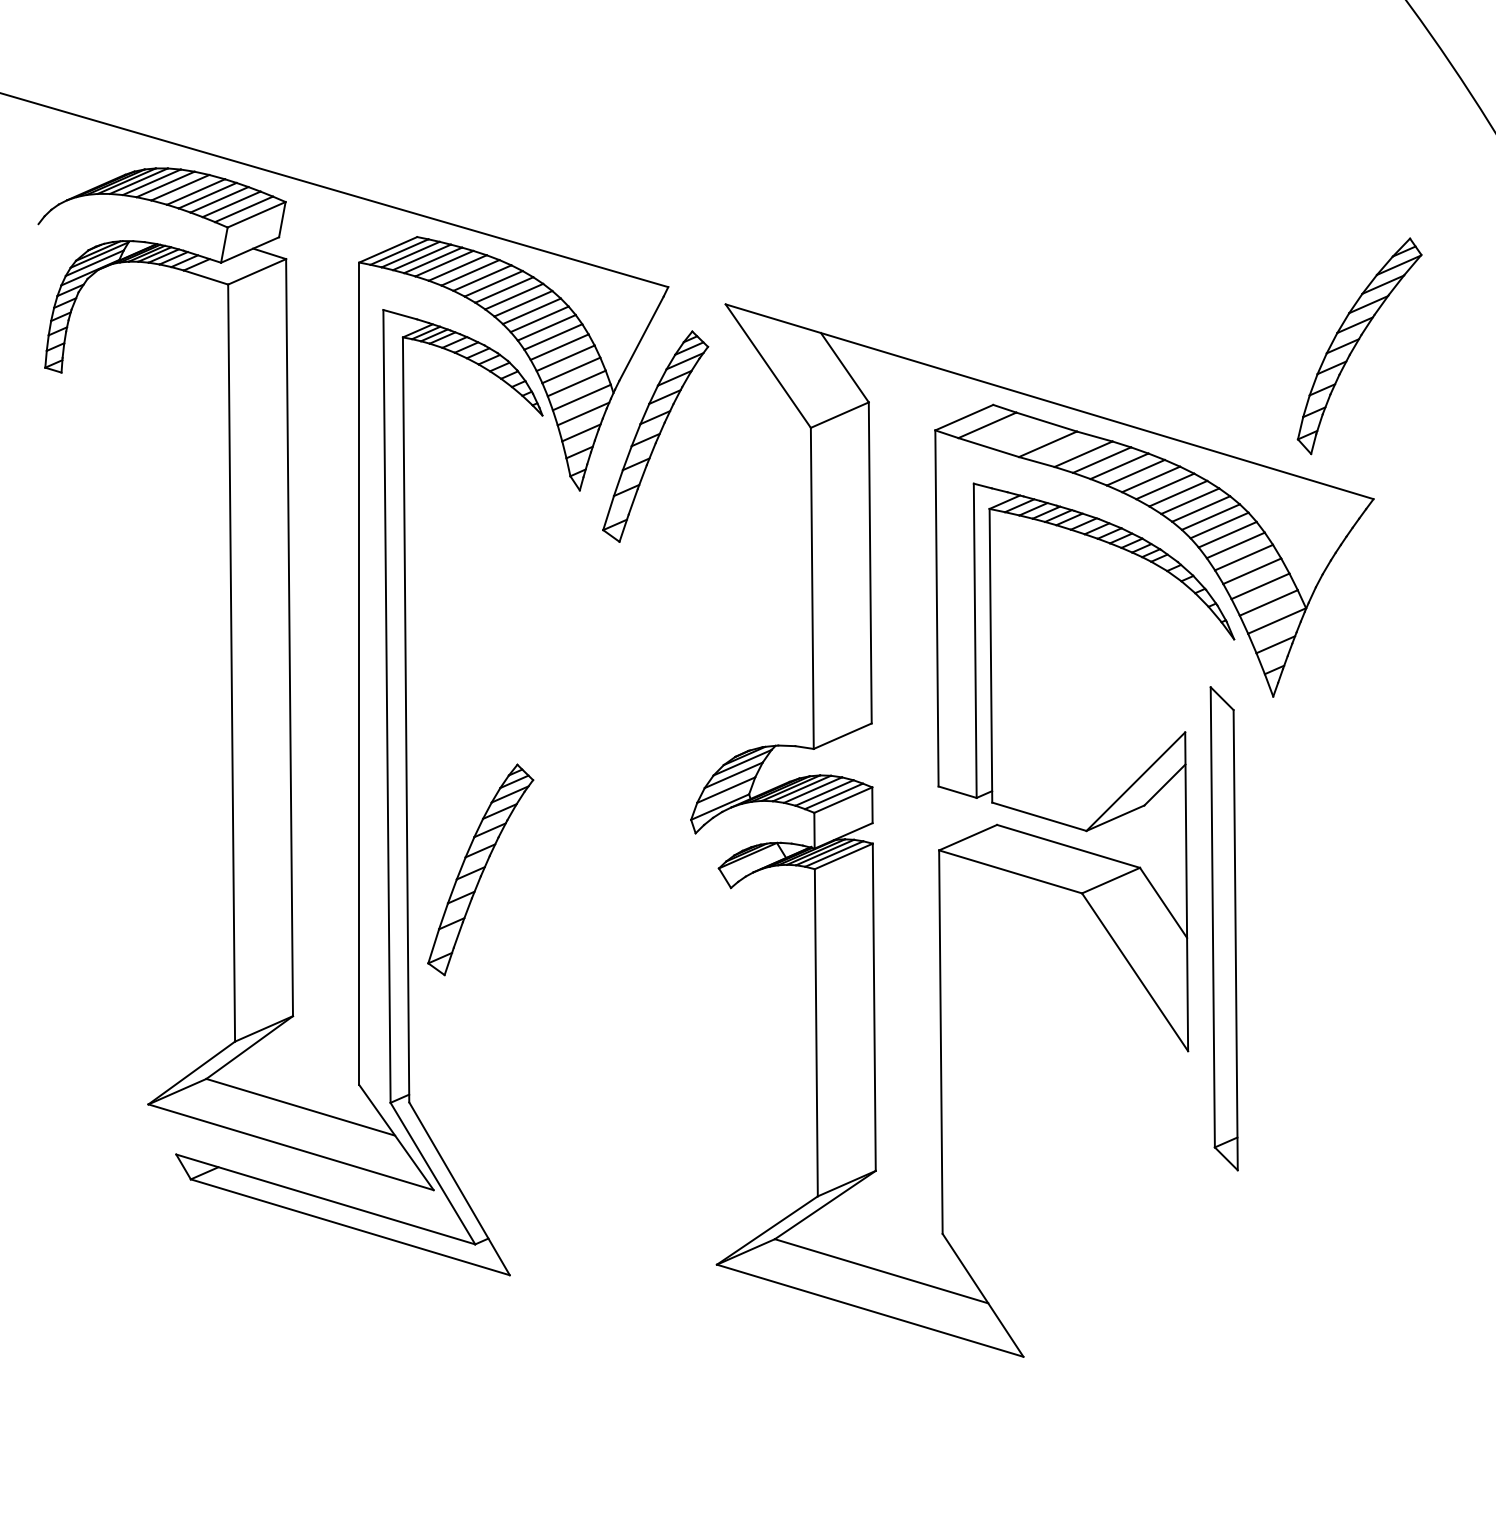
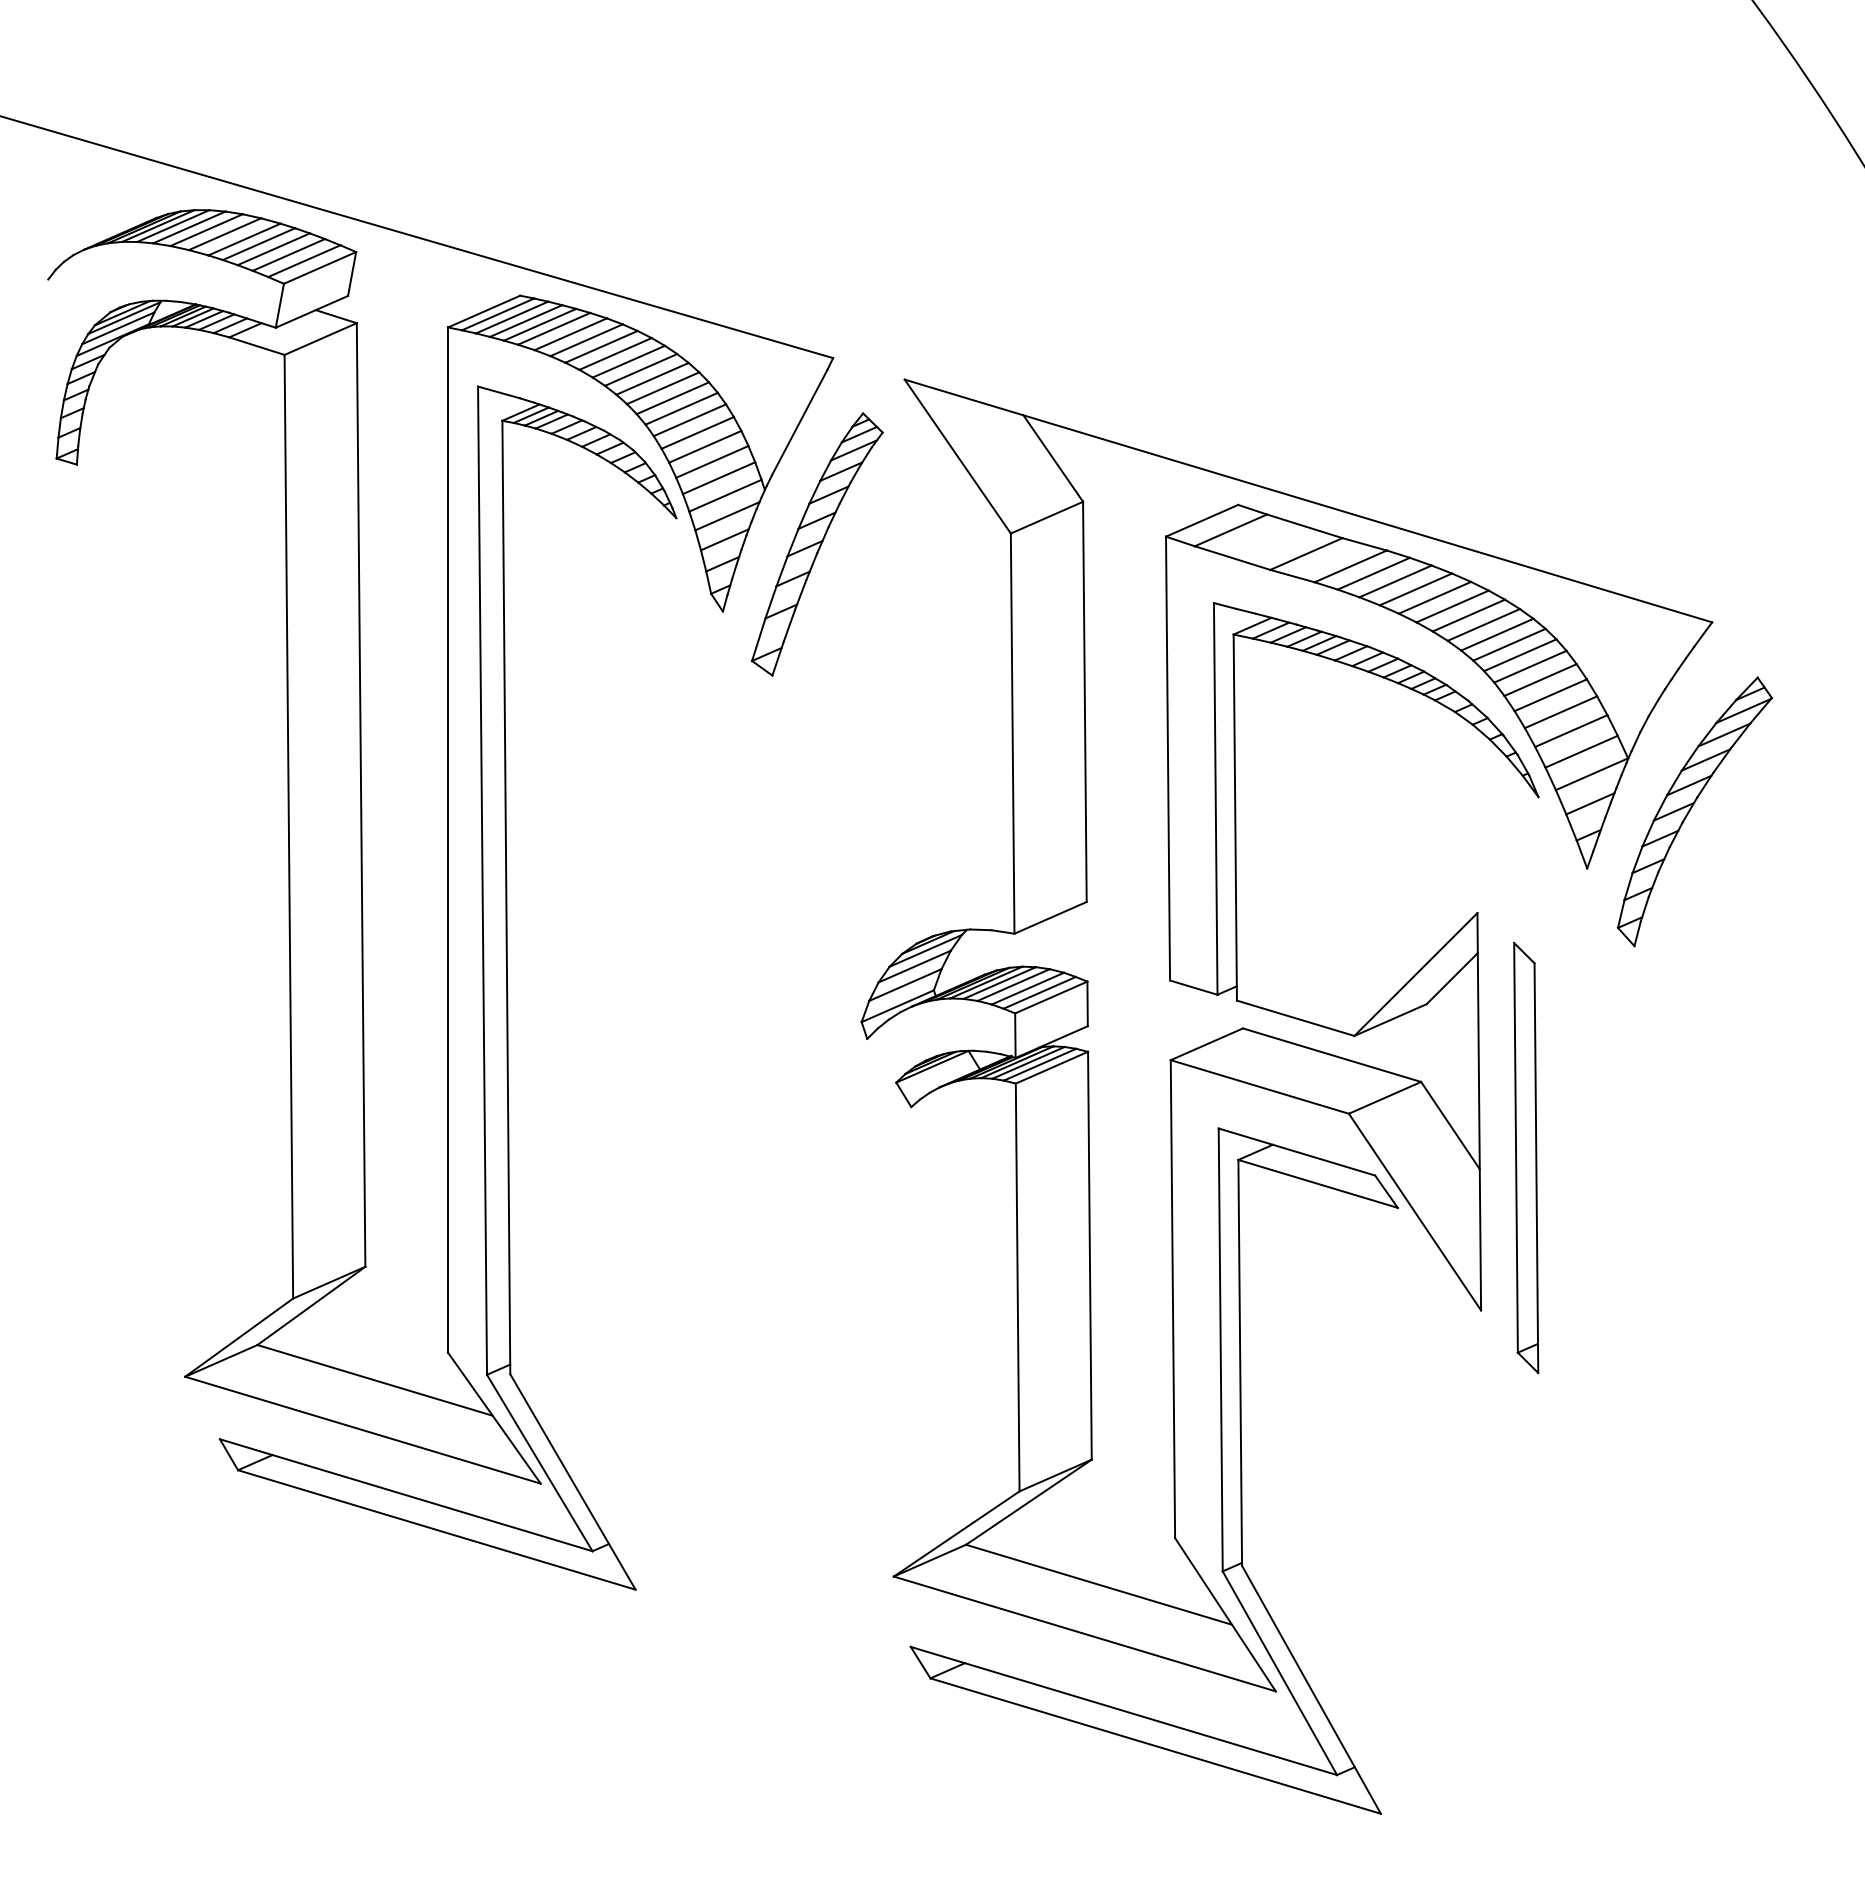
part: (1359, 346) -> (1694, 811), moved
part: (480, 869) -> (599, 1084), removed
part: (1224, 929) -> (1526, 1158), size x0.71
part: (979, 1179) -> (1220, 1470), added

